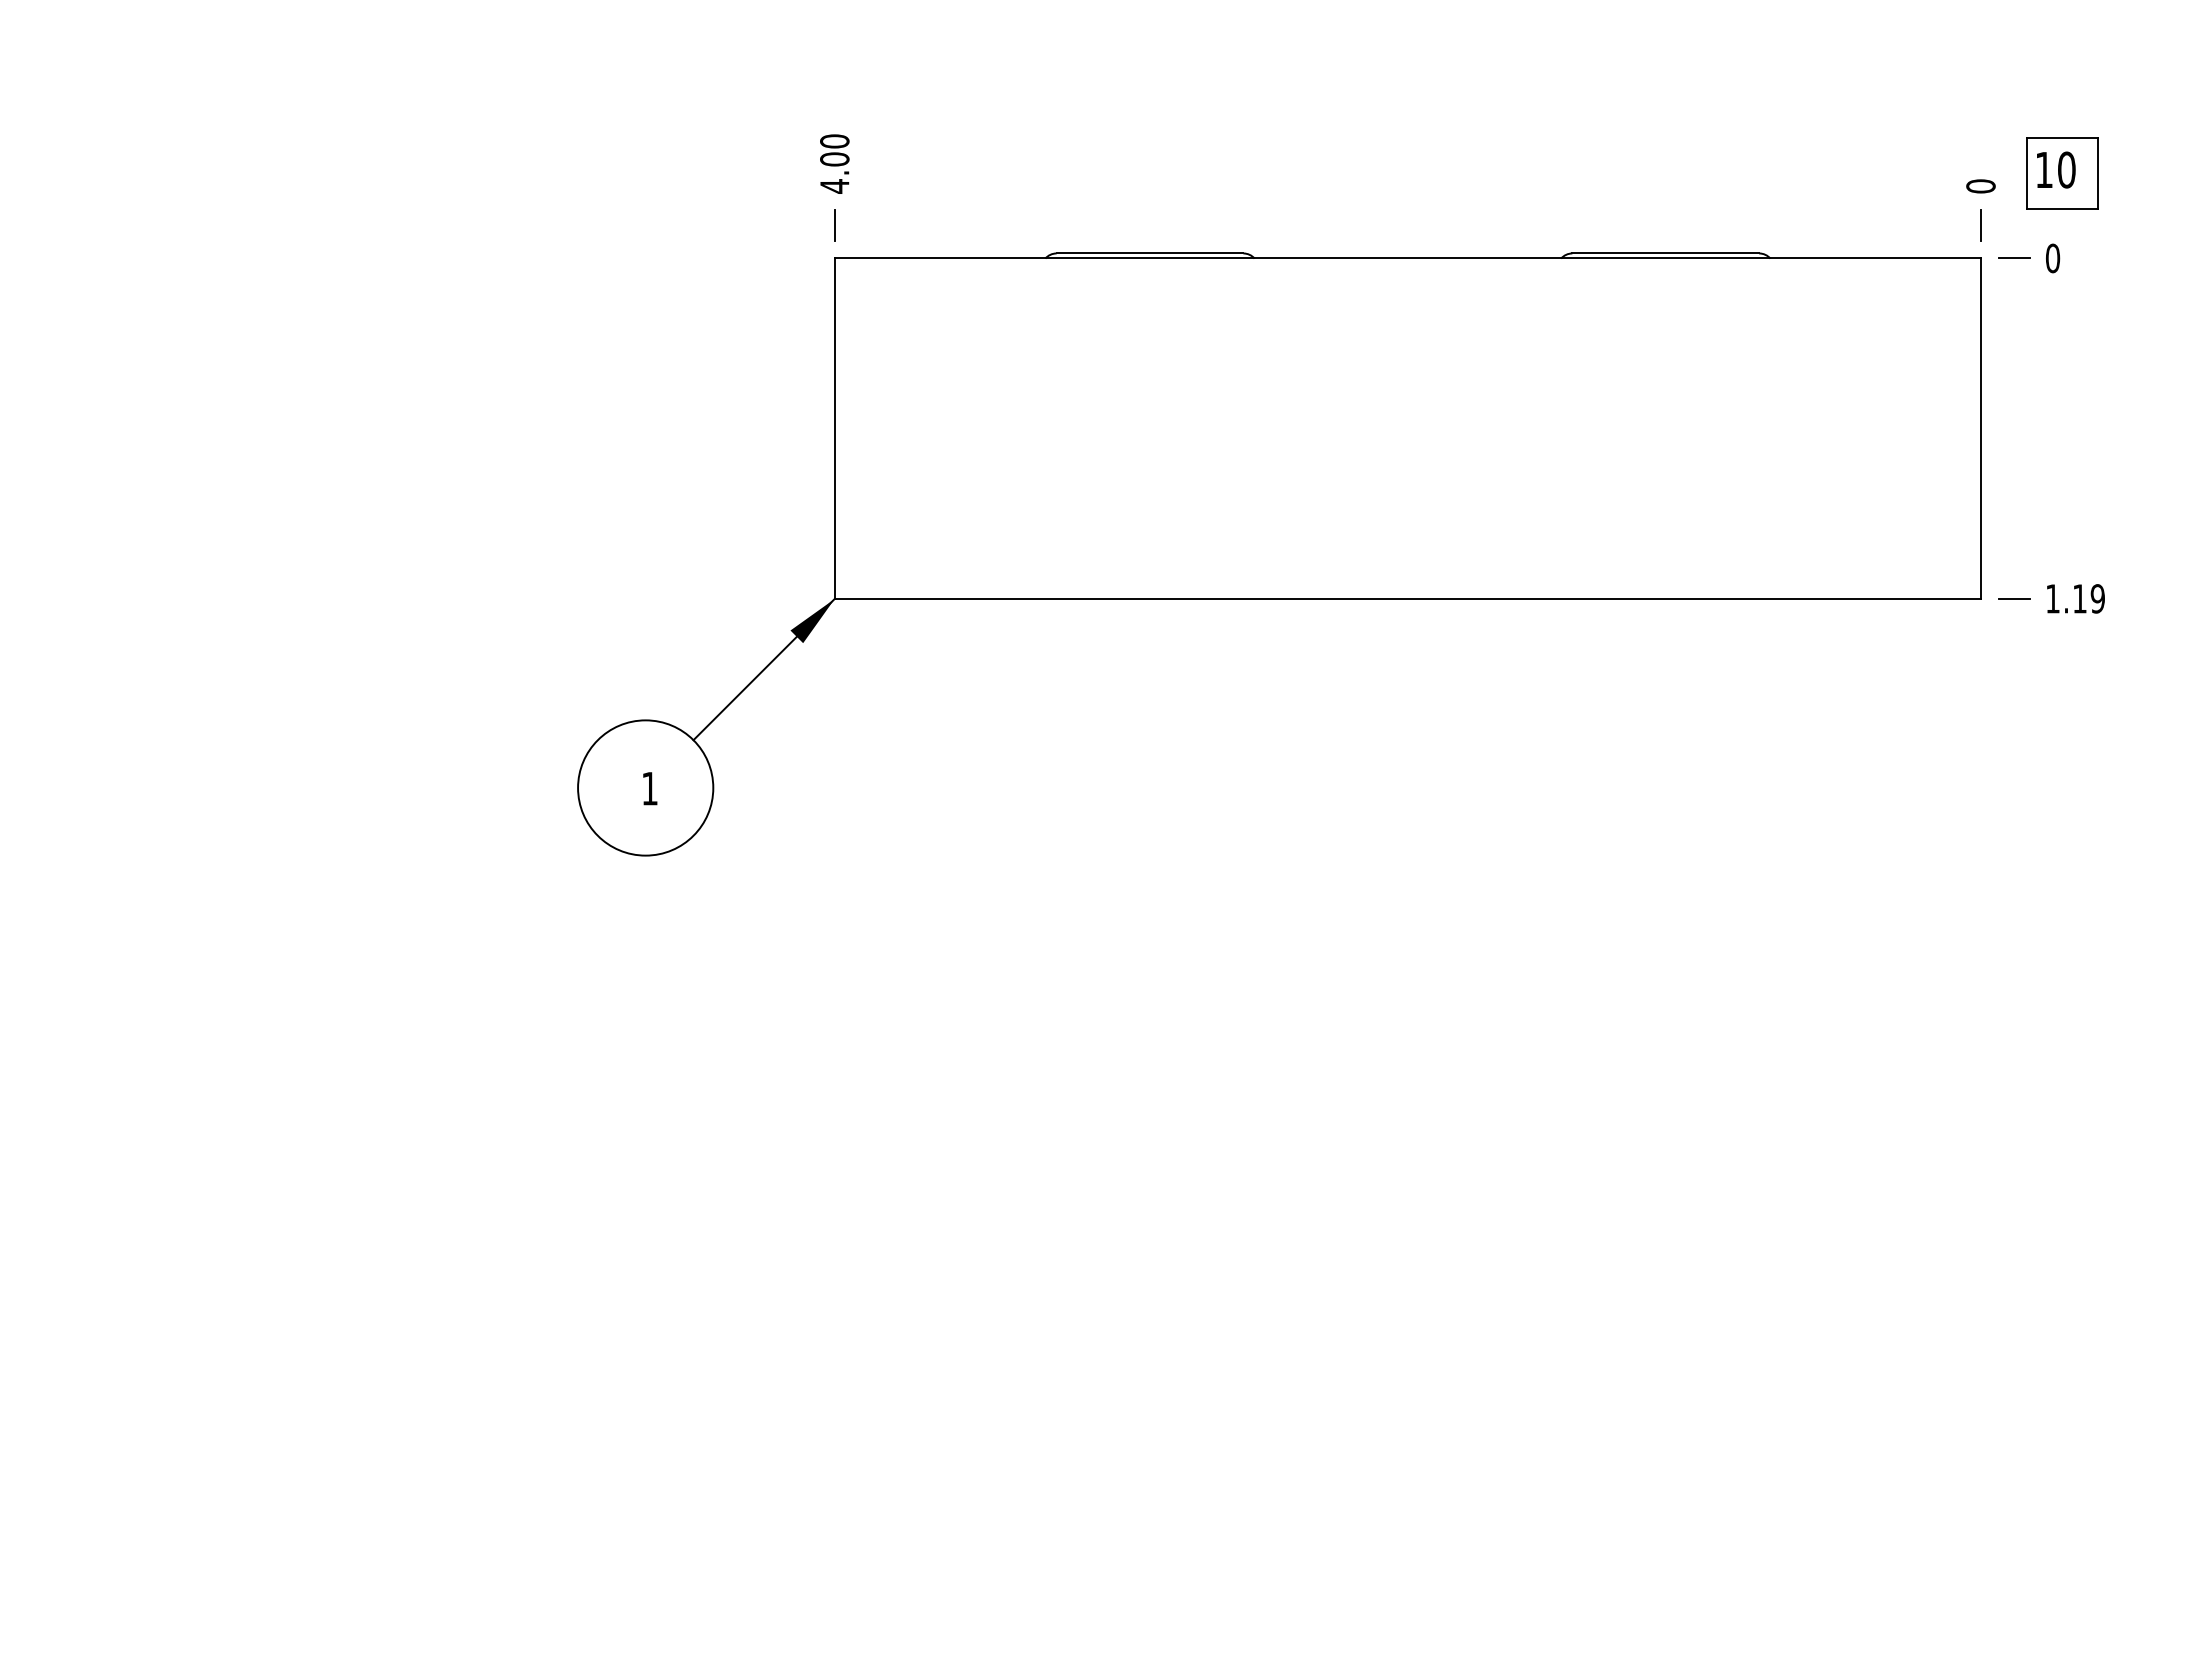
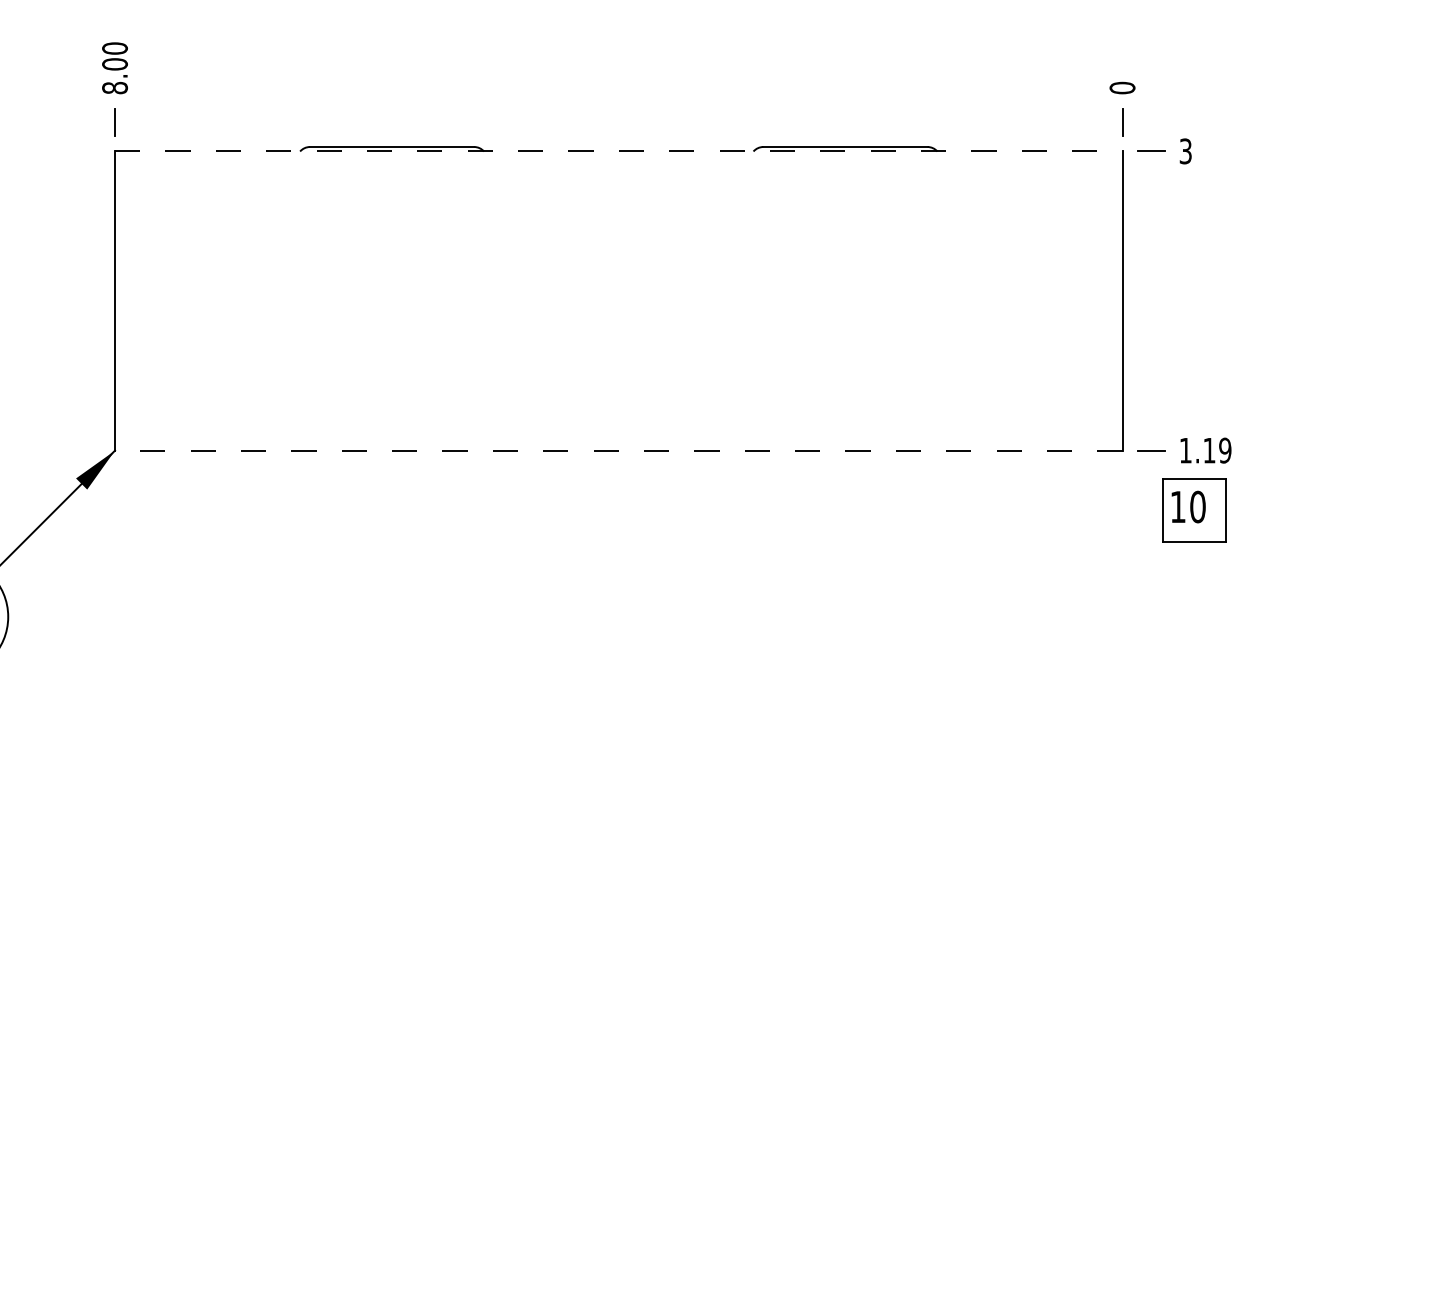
part: (2062, 173) -> (1194, 510), moved
text: (834, 186) -> (114, 88), 4.00 -> 8.00
line: (1408, 258) -> (619, 151), solid -> dashed
text: (2053, 258) -> (1186, 151), 0 -> 3
line: (1407, 598) -> (618, 450), solid -> dashed

